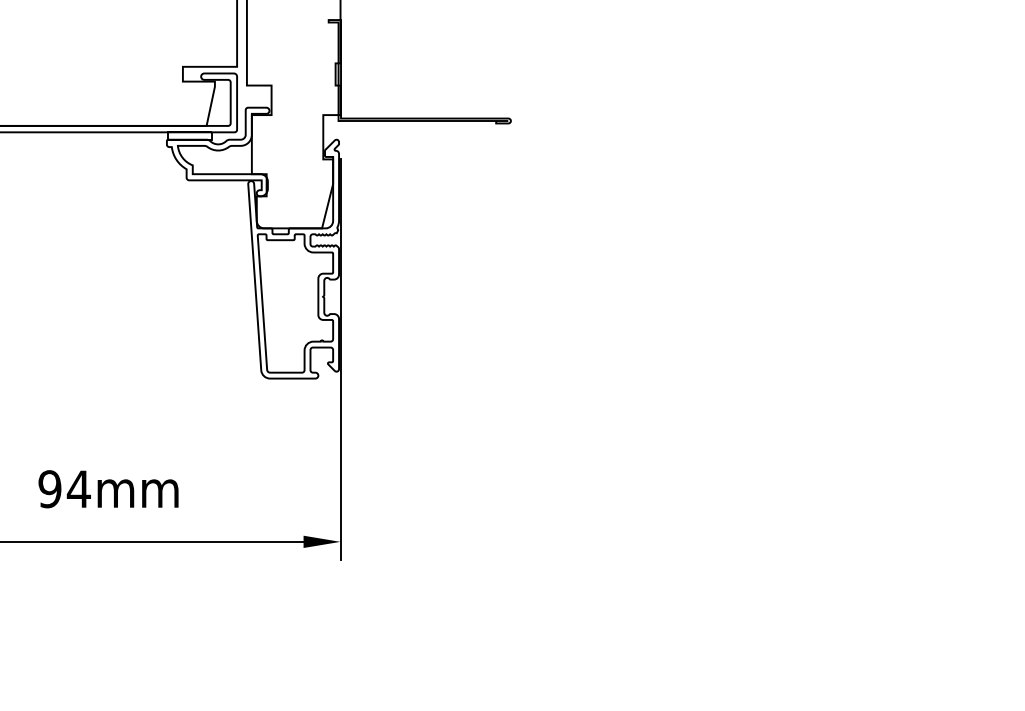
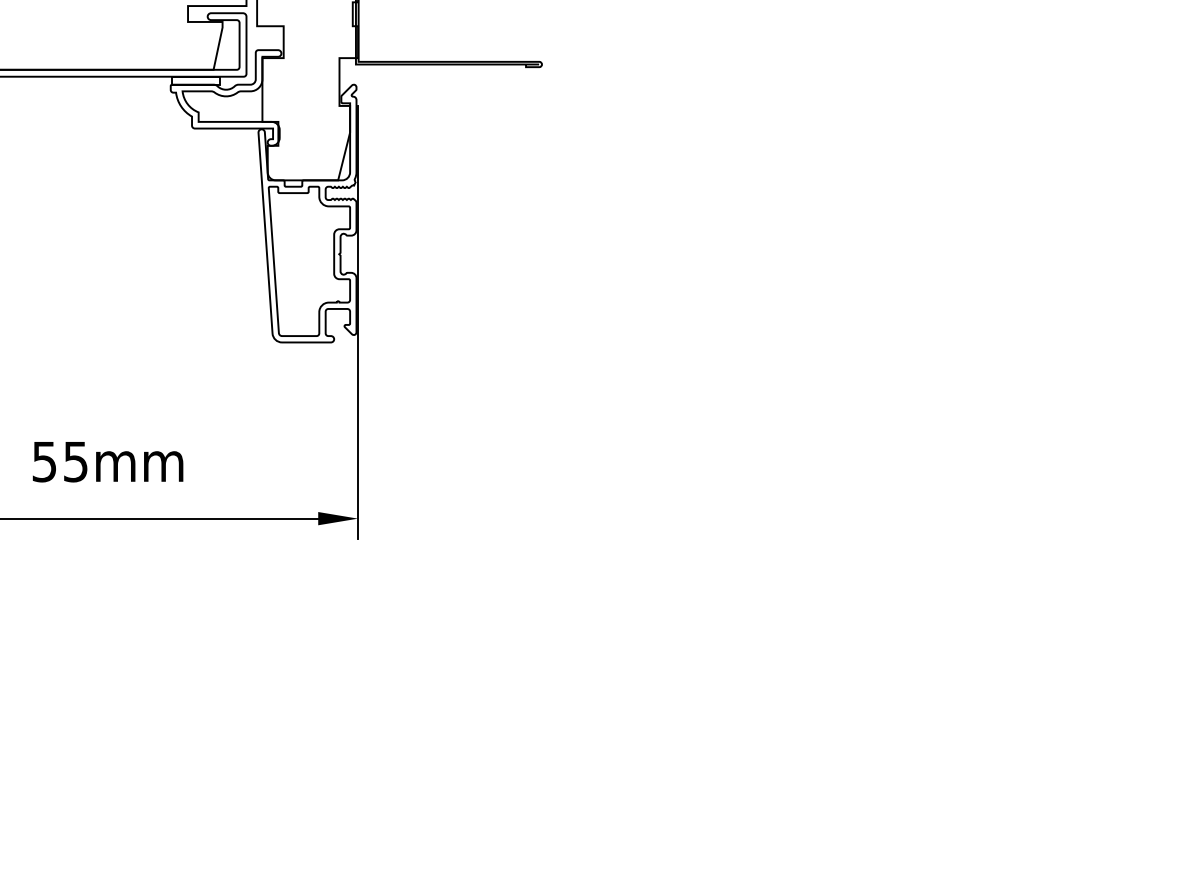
text: (64, 488) -> (60, 461), 94mm -> 55mm

